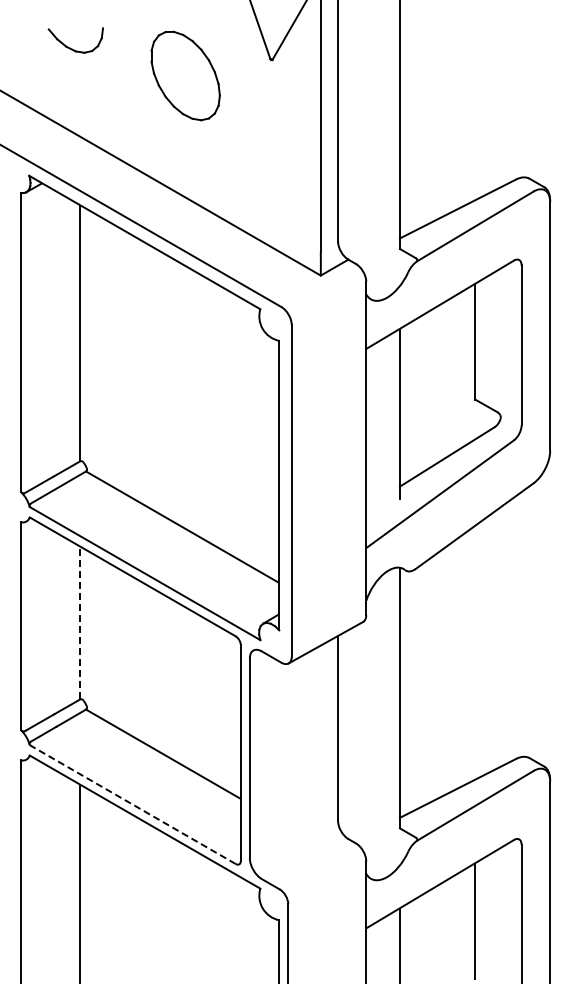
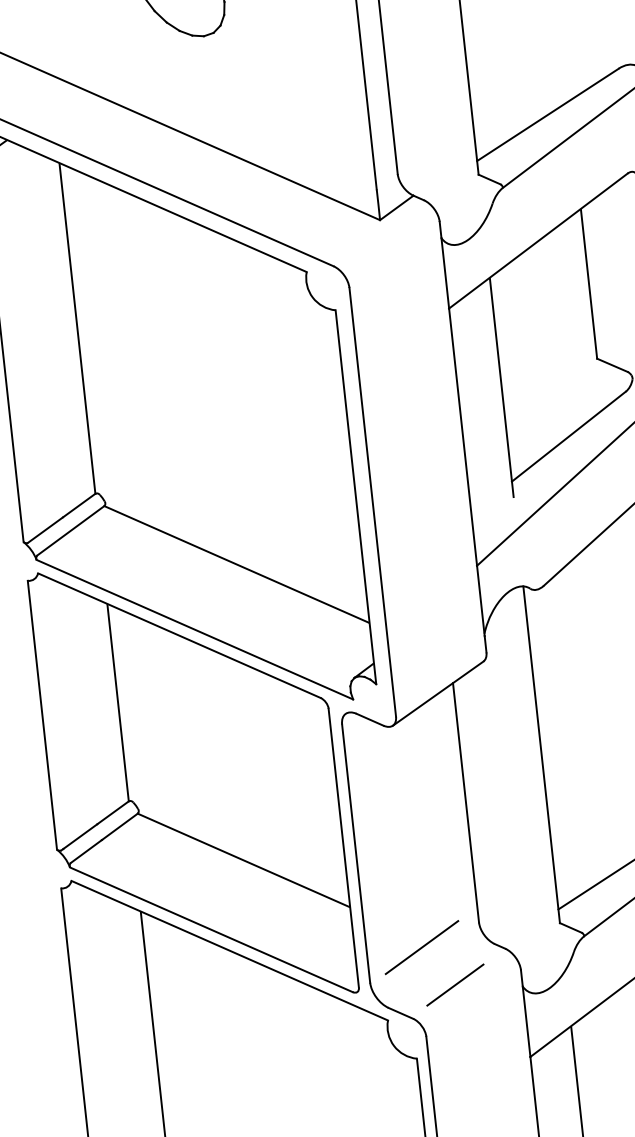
line: (80, 622) -> (118, 701), dashed -> solid
line: (132, 804) -> (211, 929), dashed -> solid
line: (292, 835) -> (422, 947), added
line: (314, 866) -> (454, 984), added

